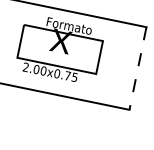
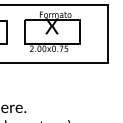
line: (138, 69) -> (108, 34), dashed -> solid

